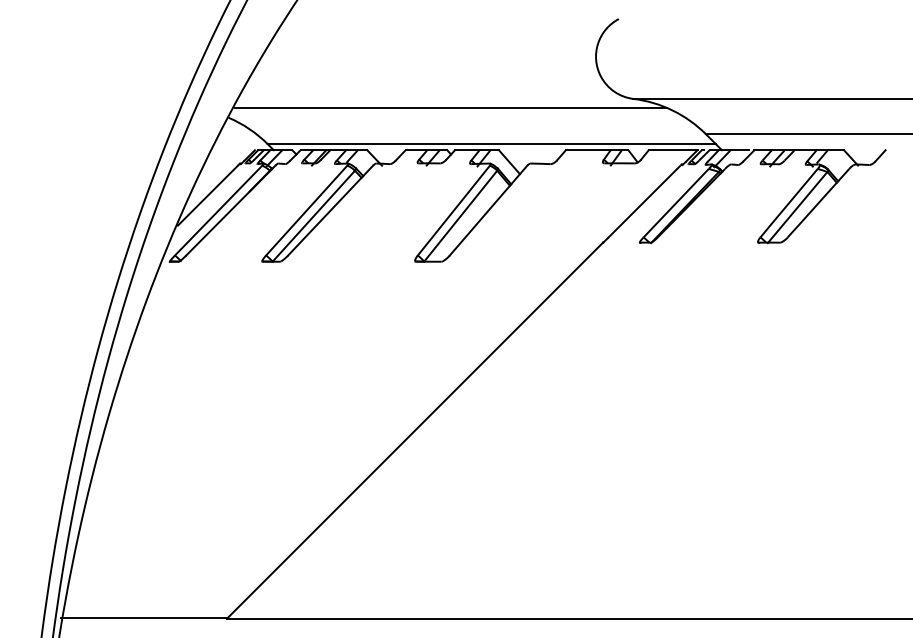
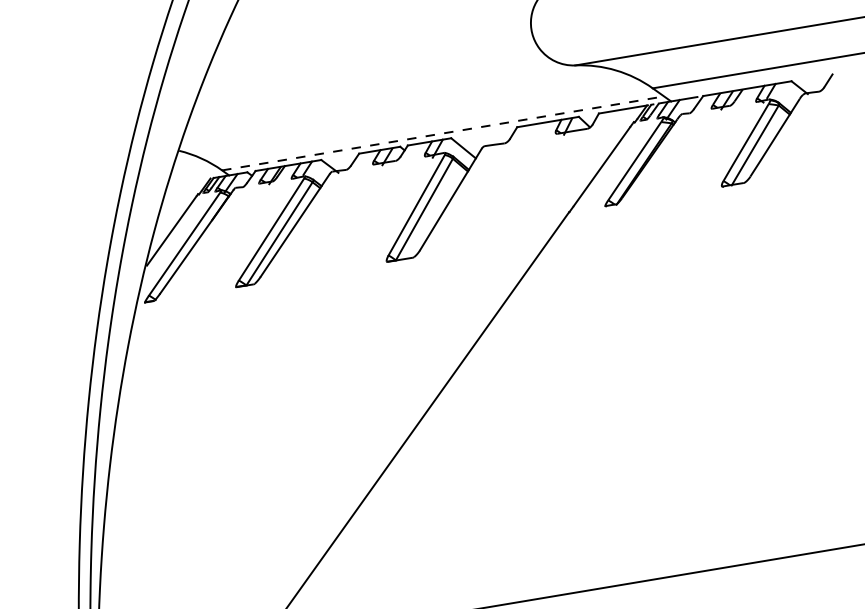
line: (450, 107) -> (396, 104), removed
line: (492, 144) -> (443, 133), solid -> dashed

